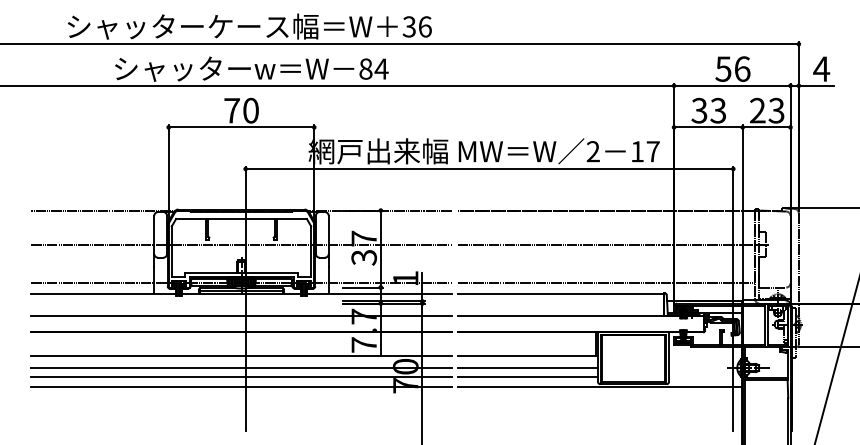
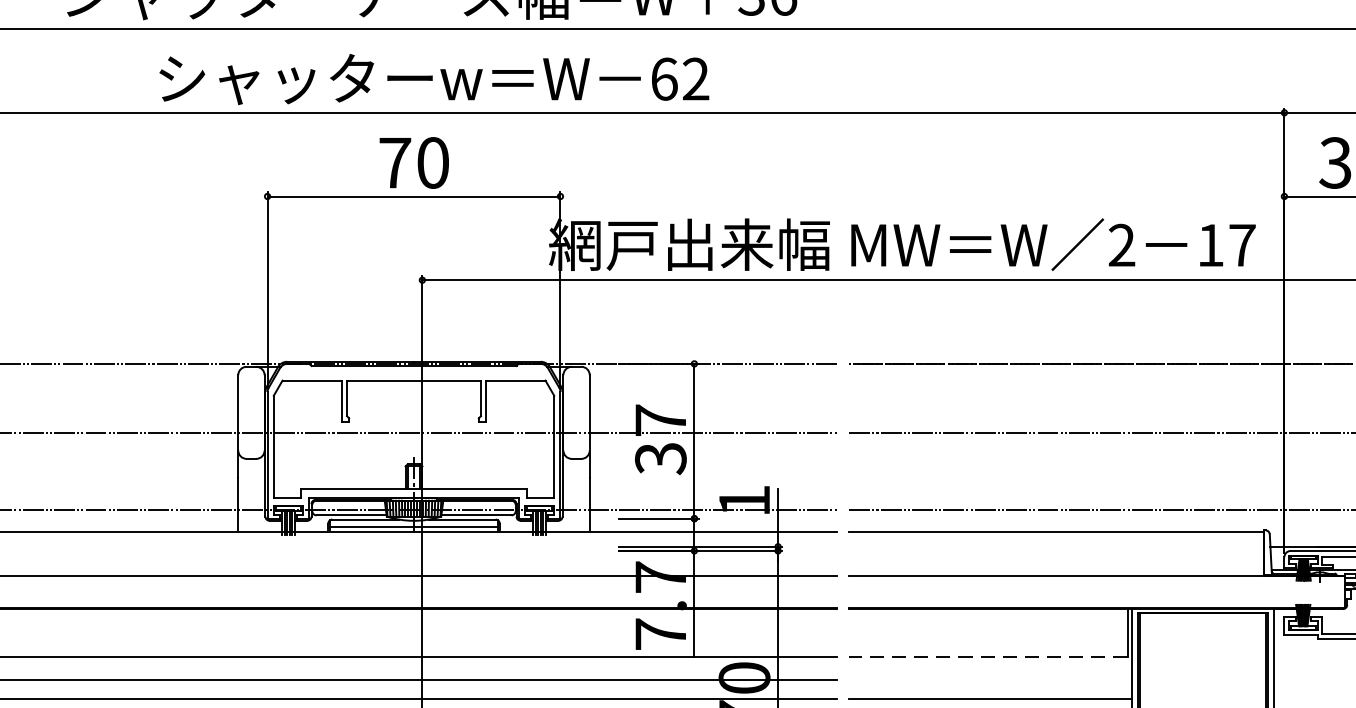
text: (373, 68) -> (679, 77), 84 -> 62
line: (526, 356) -> (987, 657), solid -> dashed
line: (527, 367) -> (989, 679), removed

